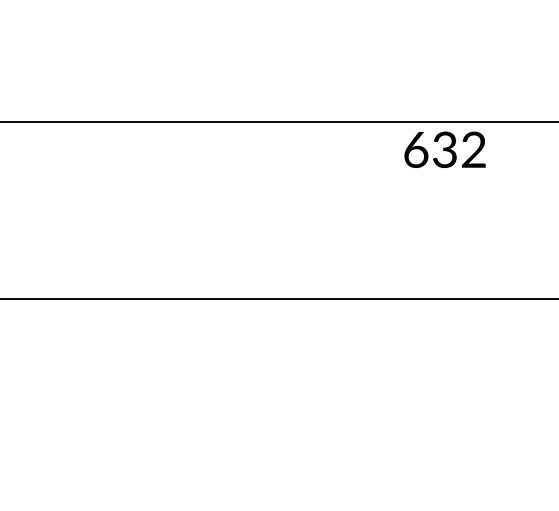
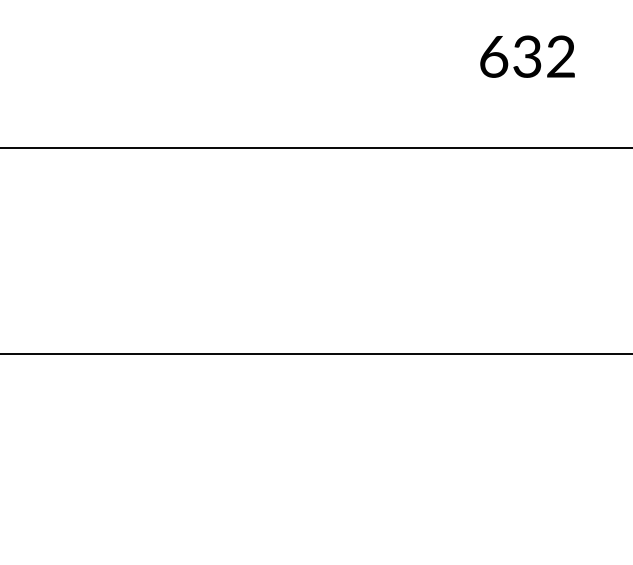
text: (444, 149) -> (526, 56), moved

